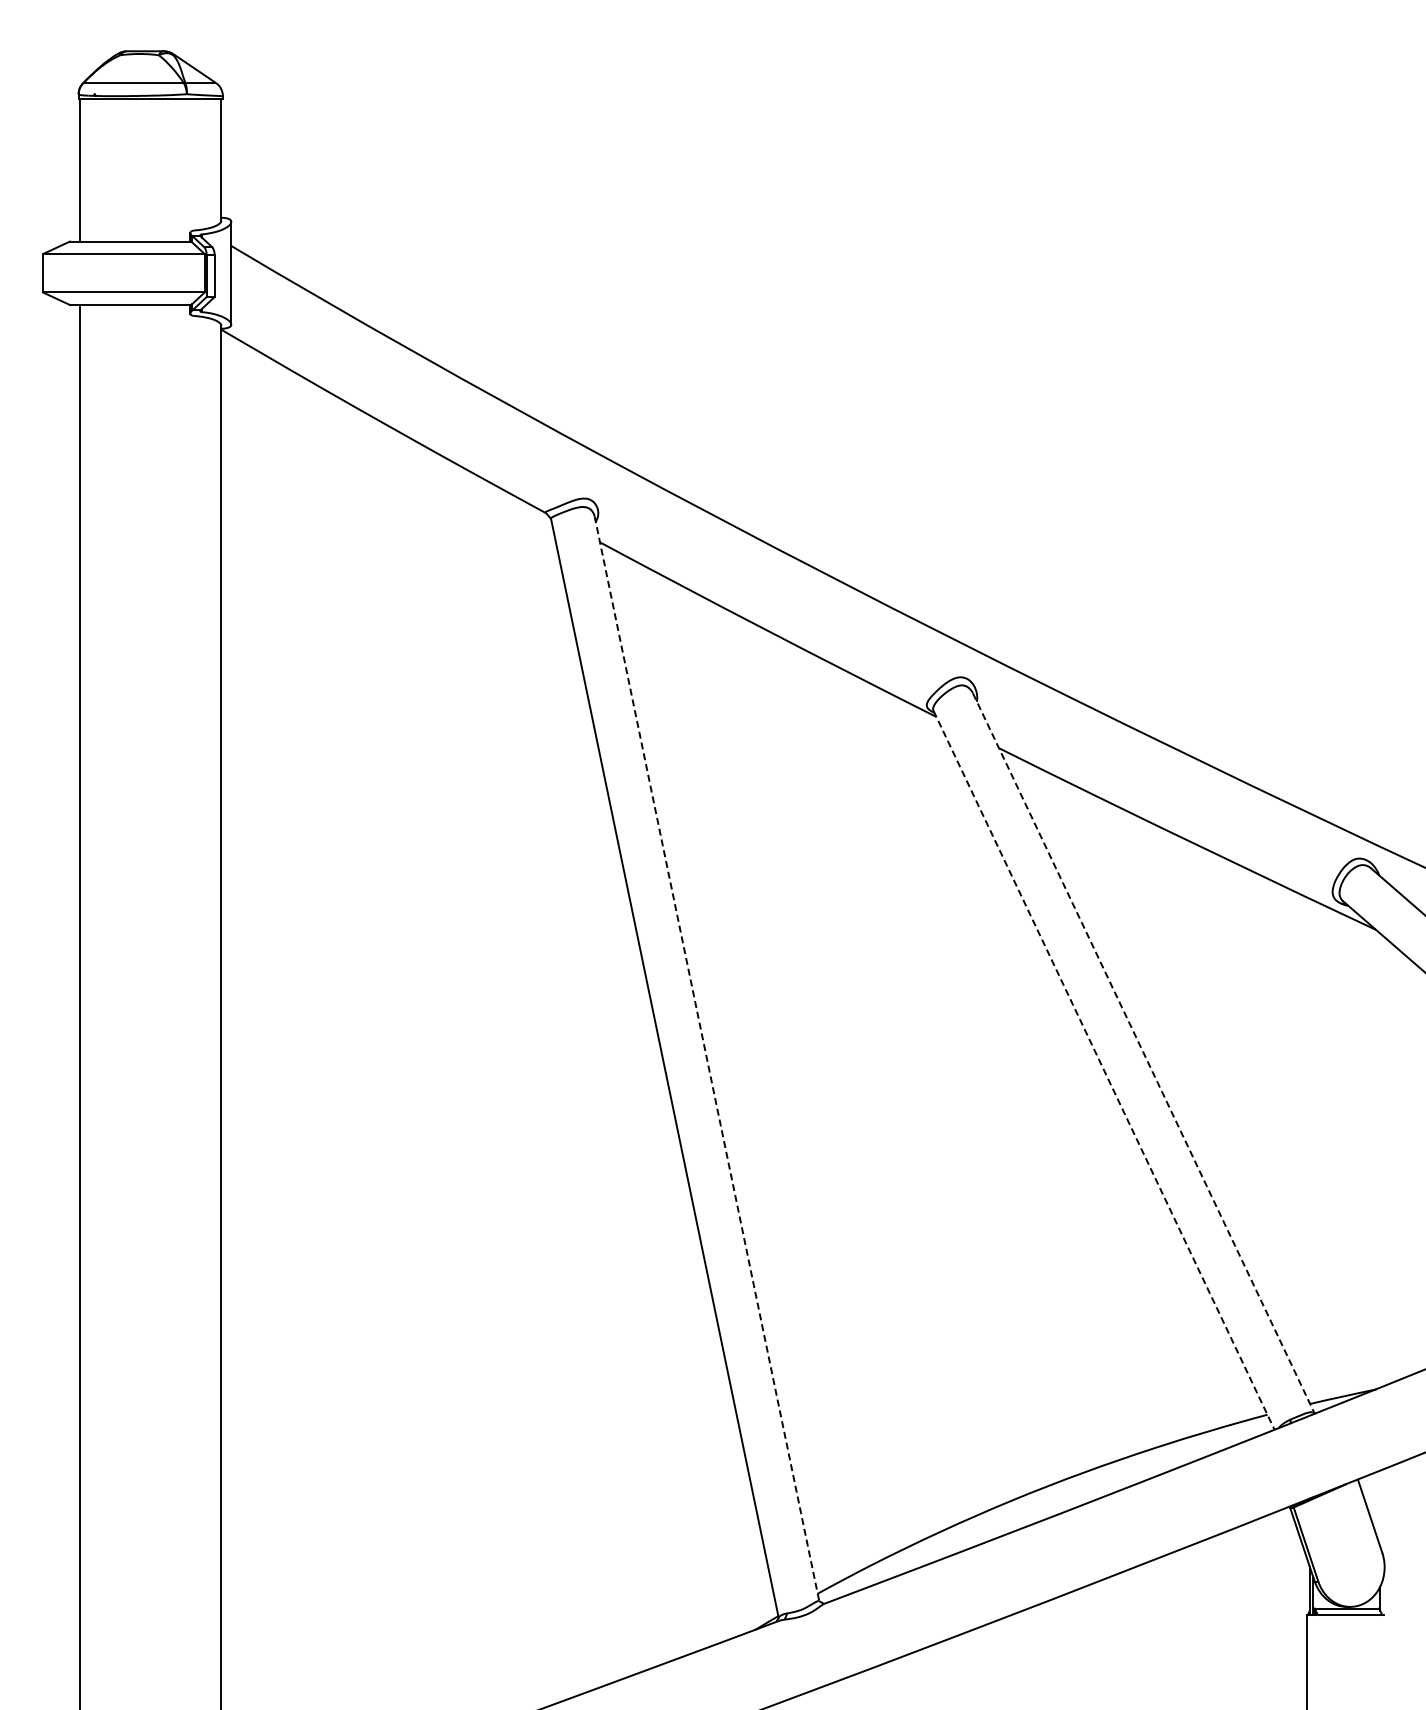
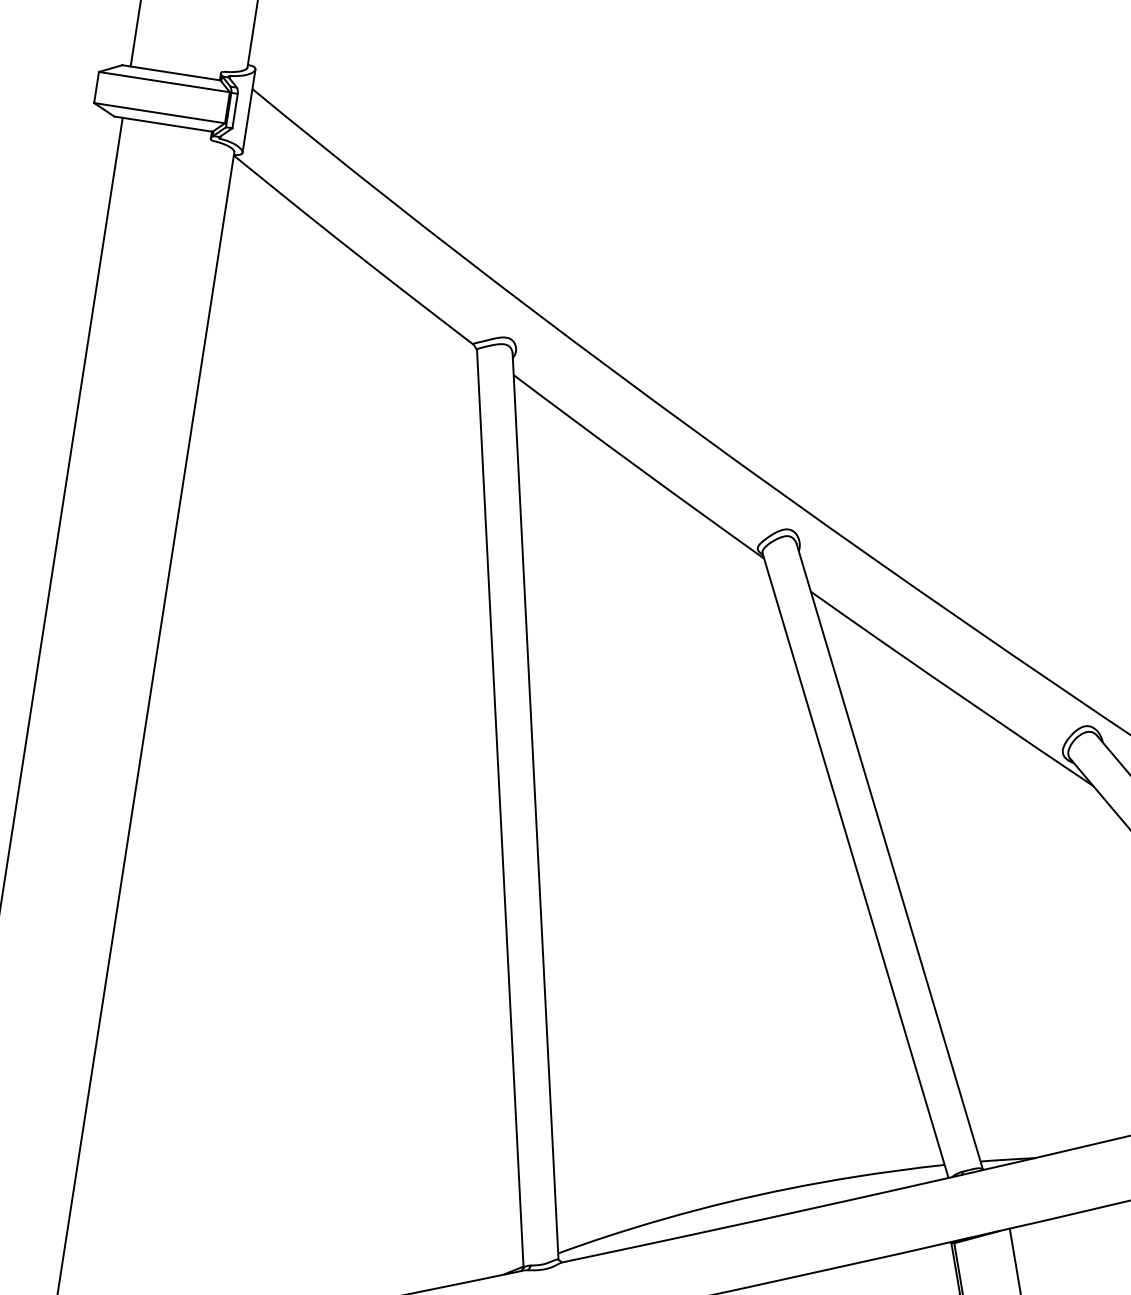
line: (1143, 1053) -> (889, 856), dashed -> solid
line: (707, 1059) -> (535, 807), dashed -> solid
line: (1104, 1070) -> (855, 865), dashed -> solid

